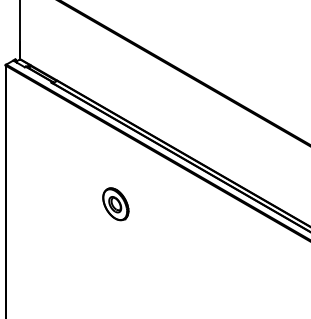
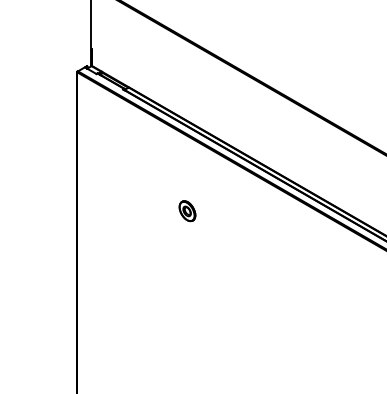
part: (115, 204) -> (187, 211), size x0.62

